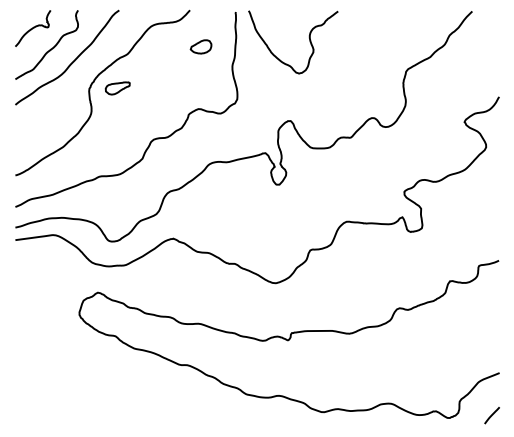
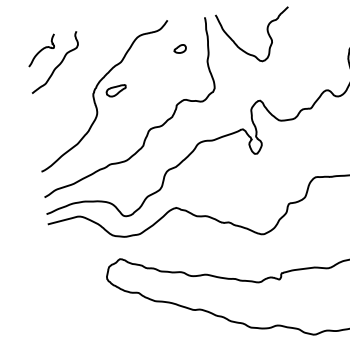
part: (200, 46) -> (179, 48), size x0.7
curve: (72, 61) -> (76, 73), removed

